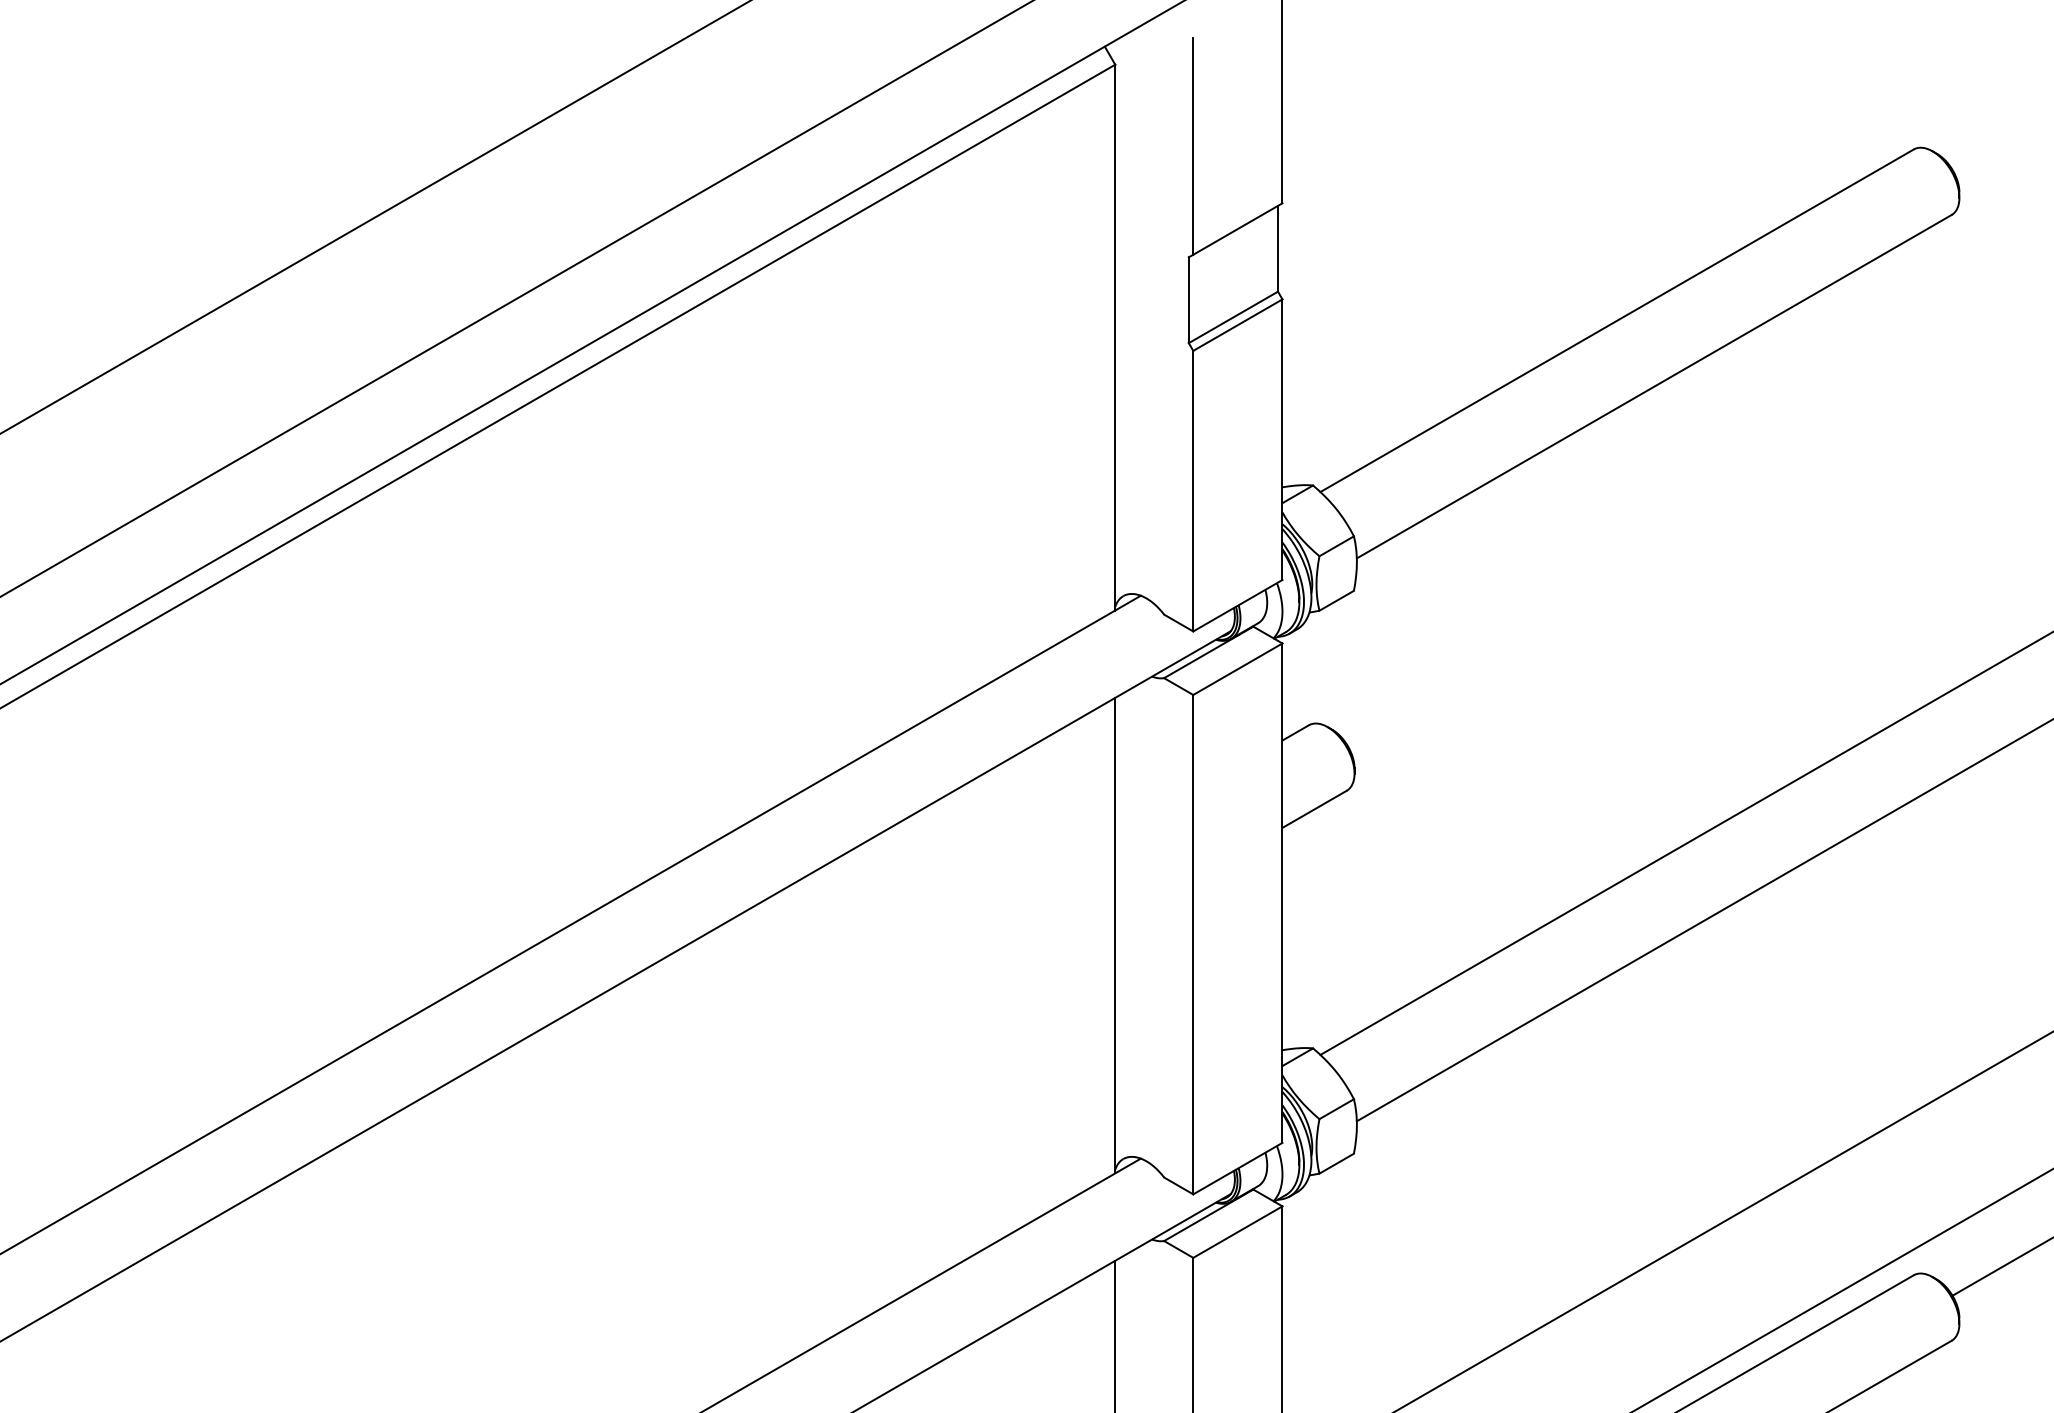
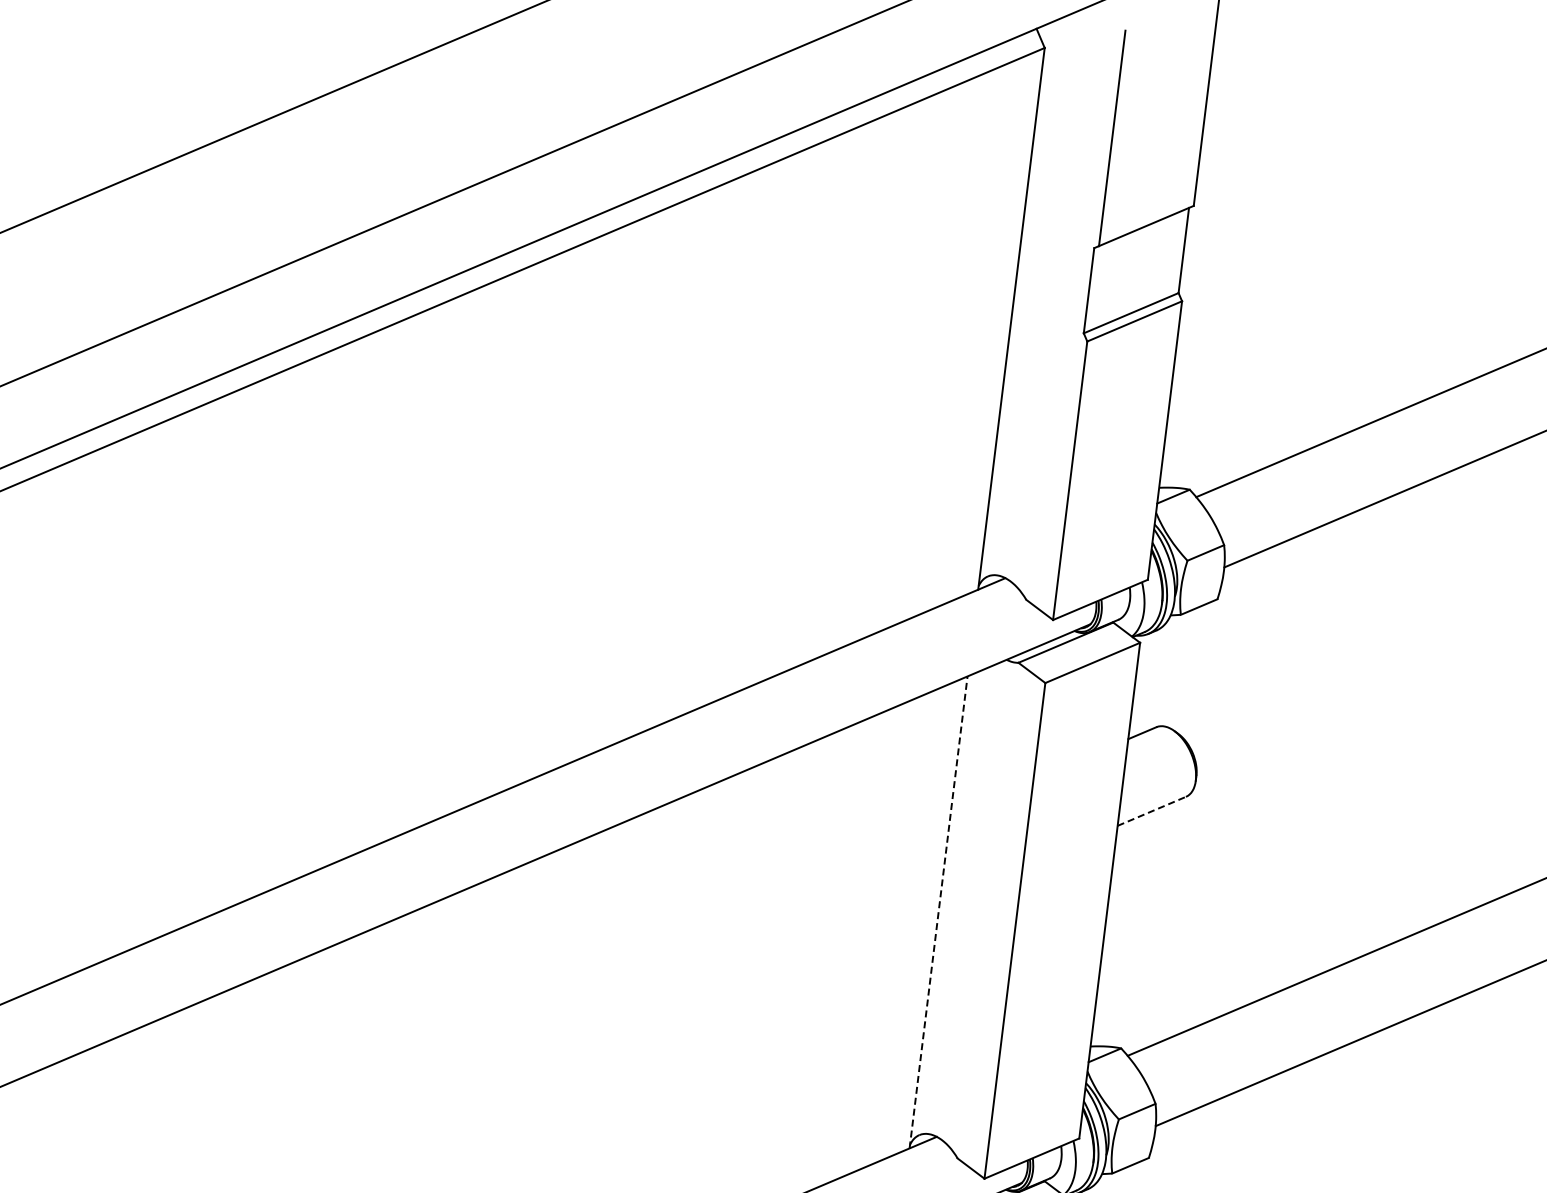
line: (1315, 809) -> (1152, 811), solid -> dashed
line: (1115, 935) -> (938, 912), solid -> dashed

